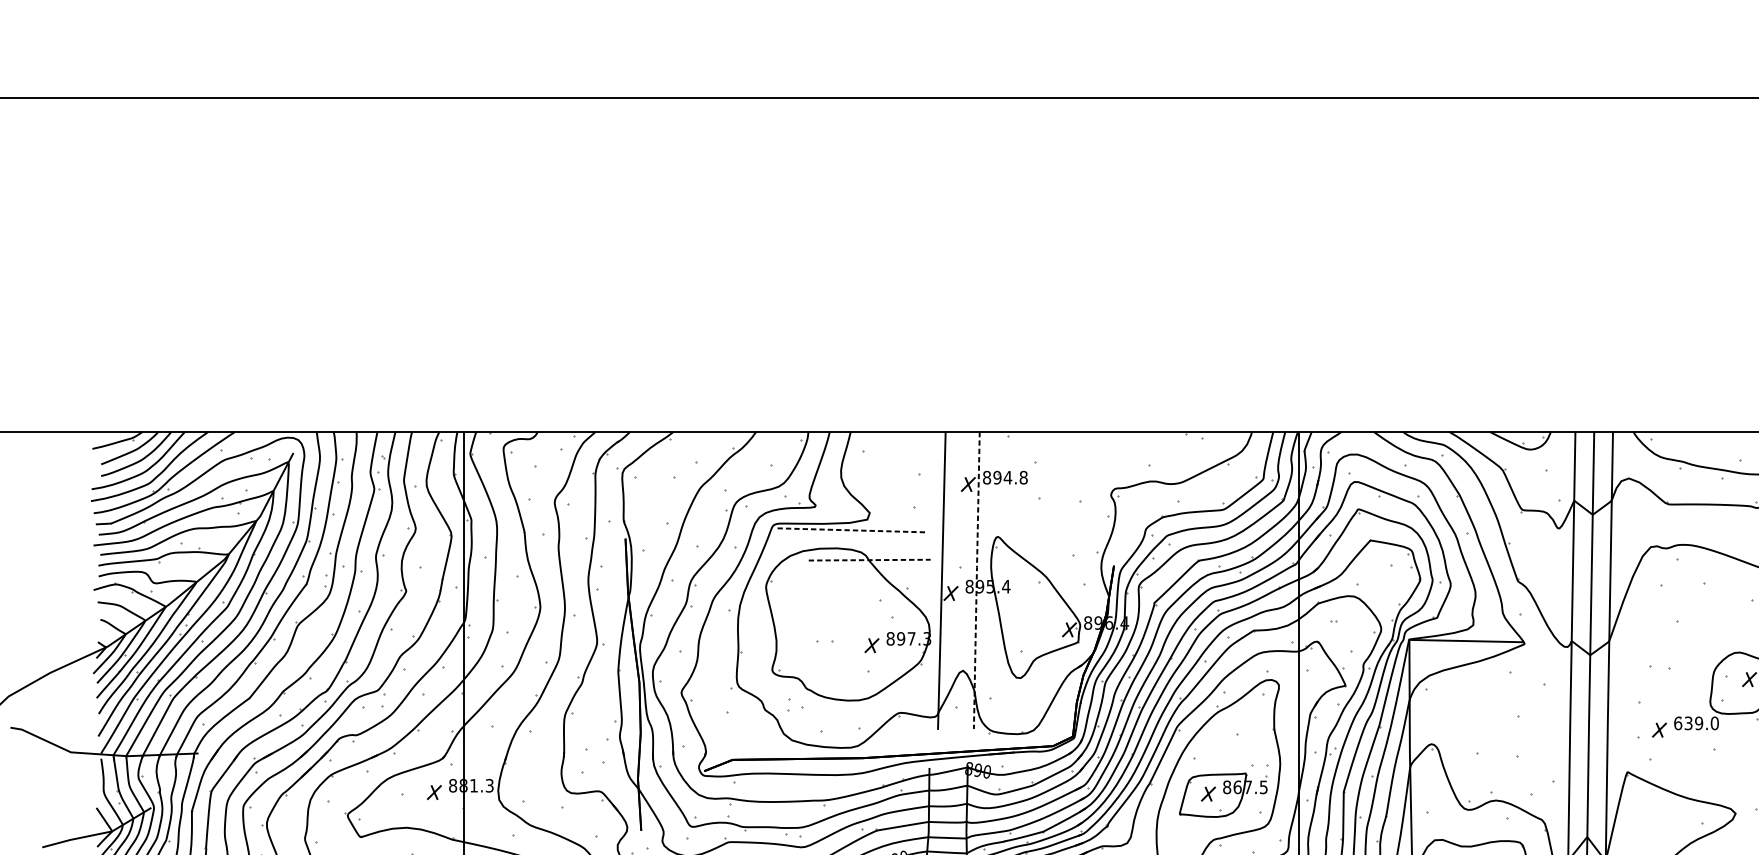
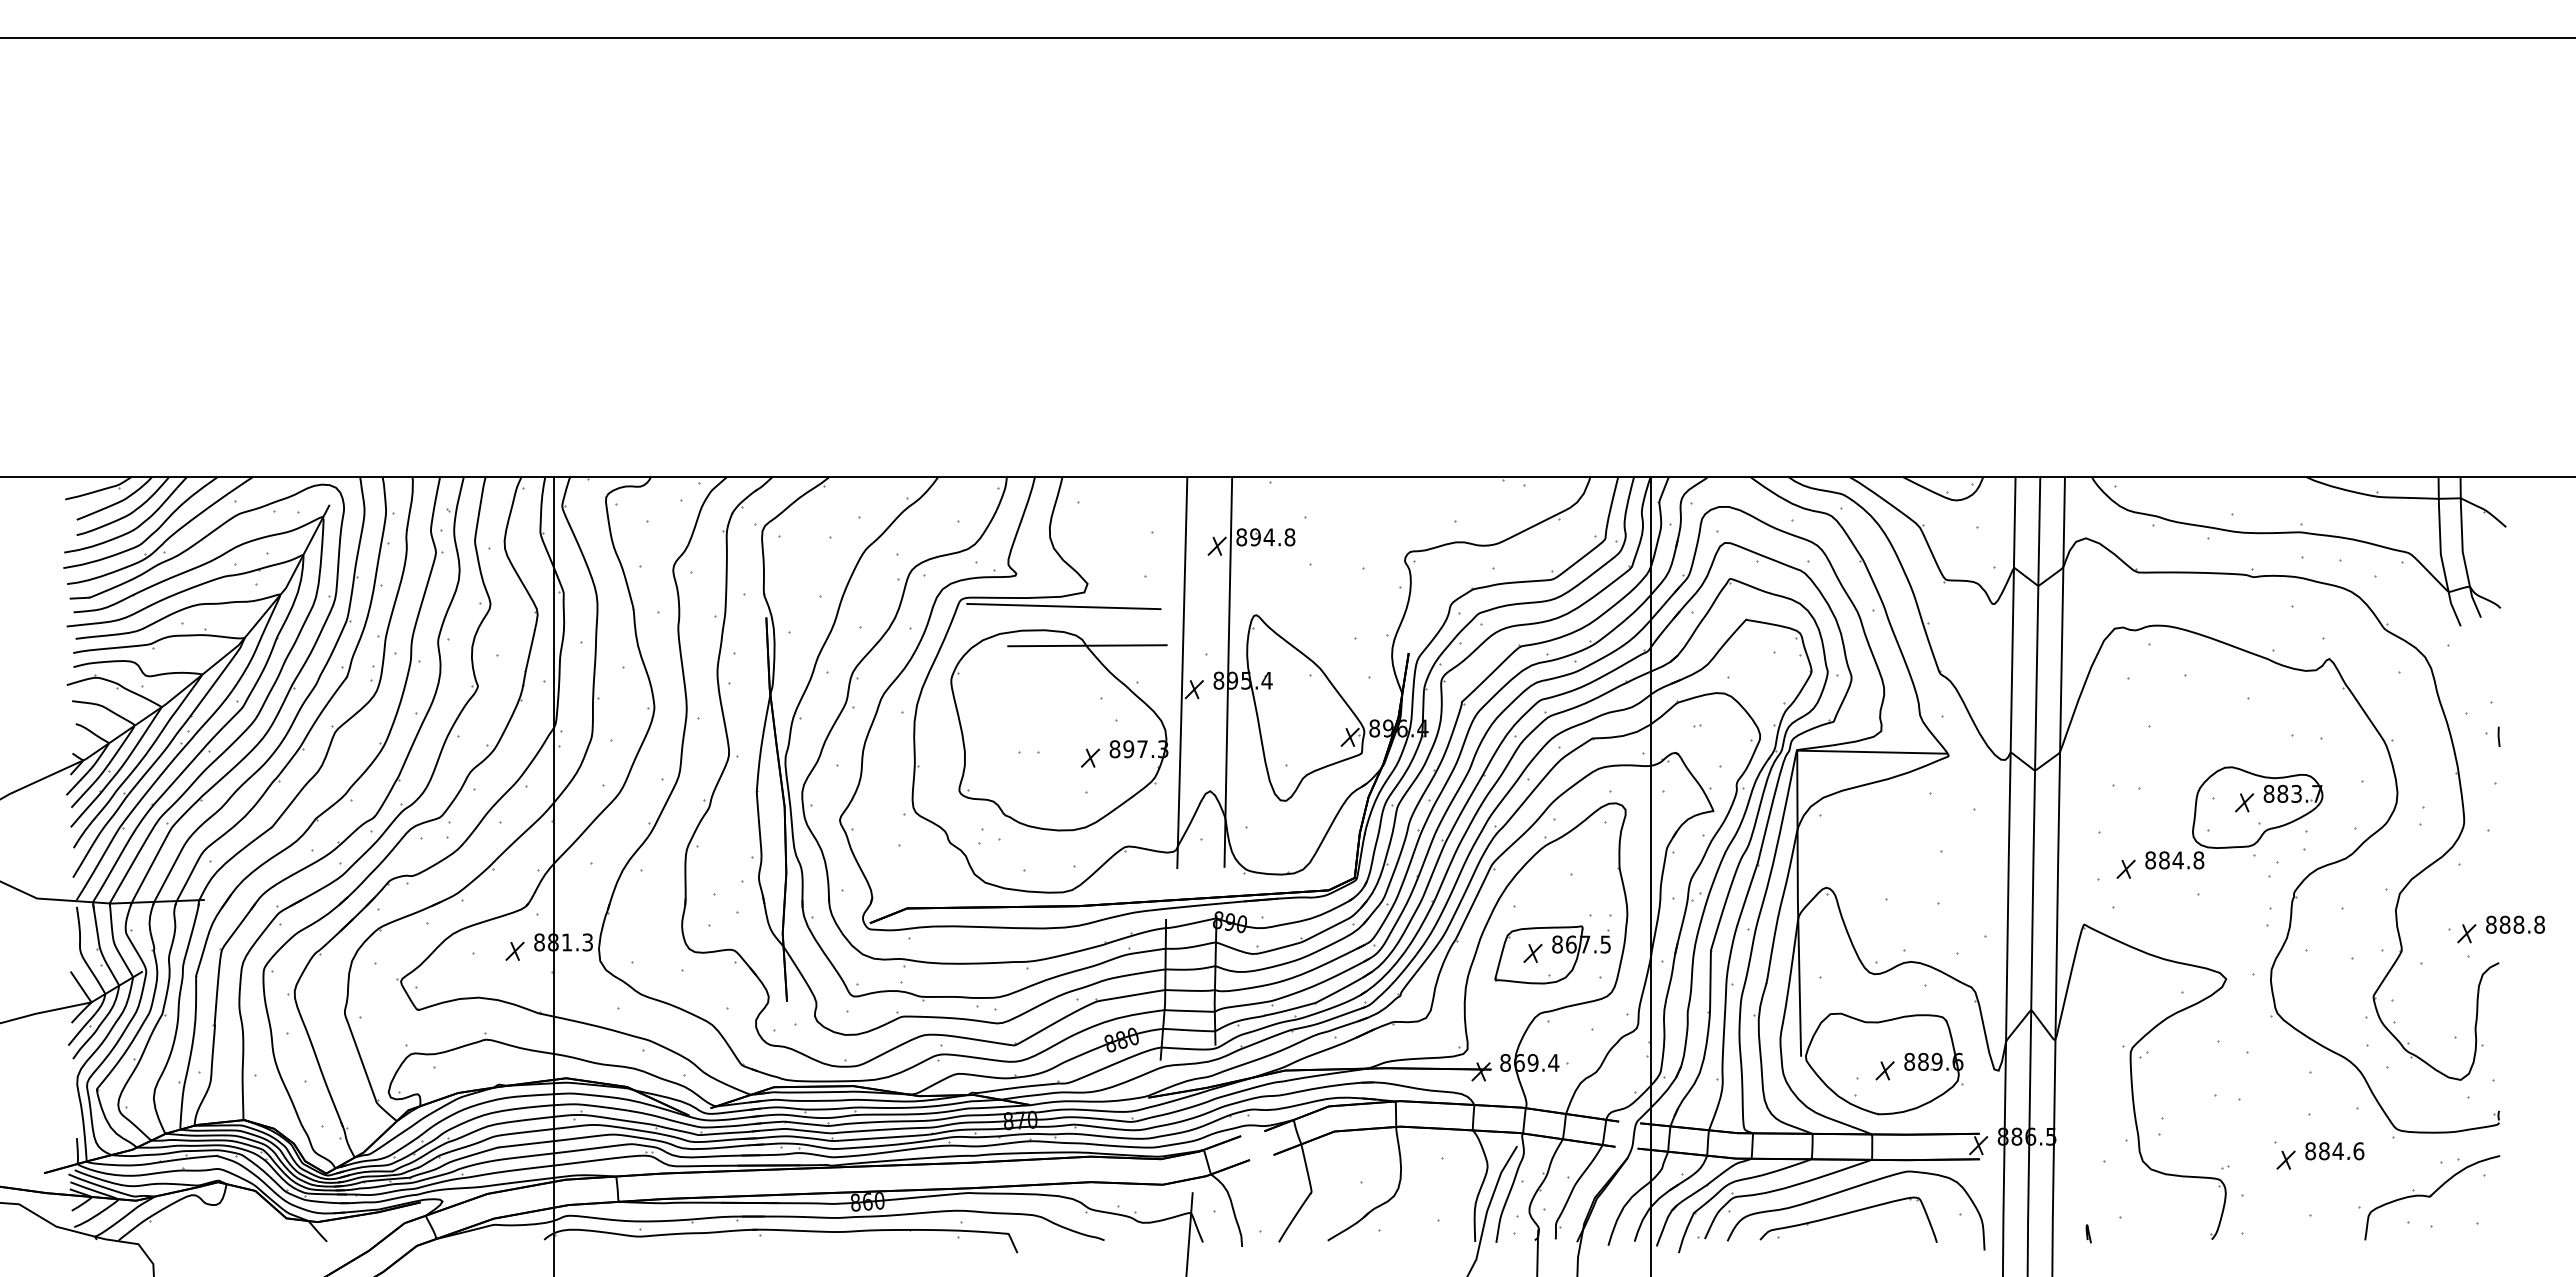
line: (851, 530) -> (1063, 606), dashed -> solid
line: (869, 559) -> (1087, 645), dashed -> solid
line: (976, 580) -> (1228, 672), dashed -> solid
text: (1696, 723) -> (2174, 860), 639.0 -> 884.8

